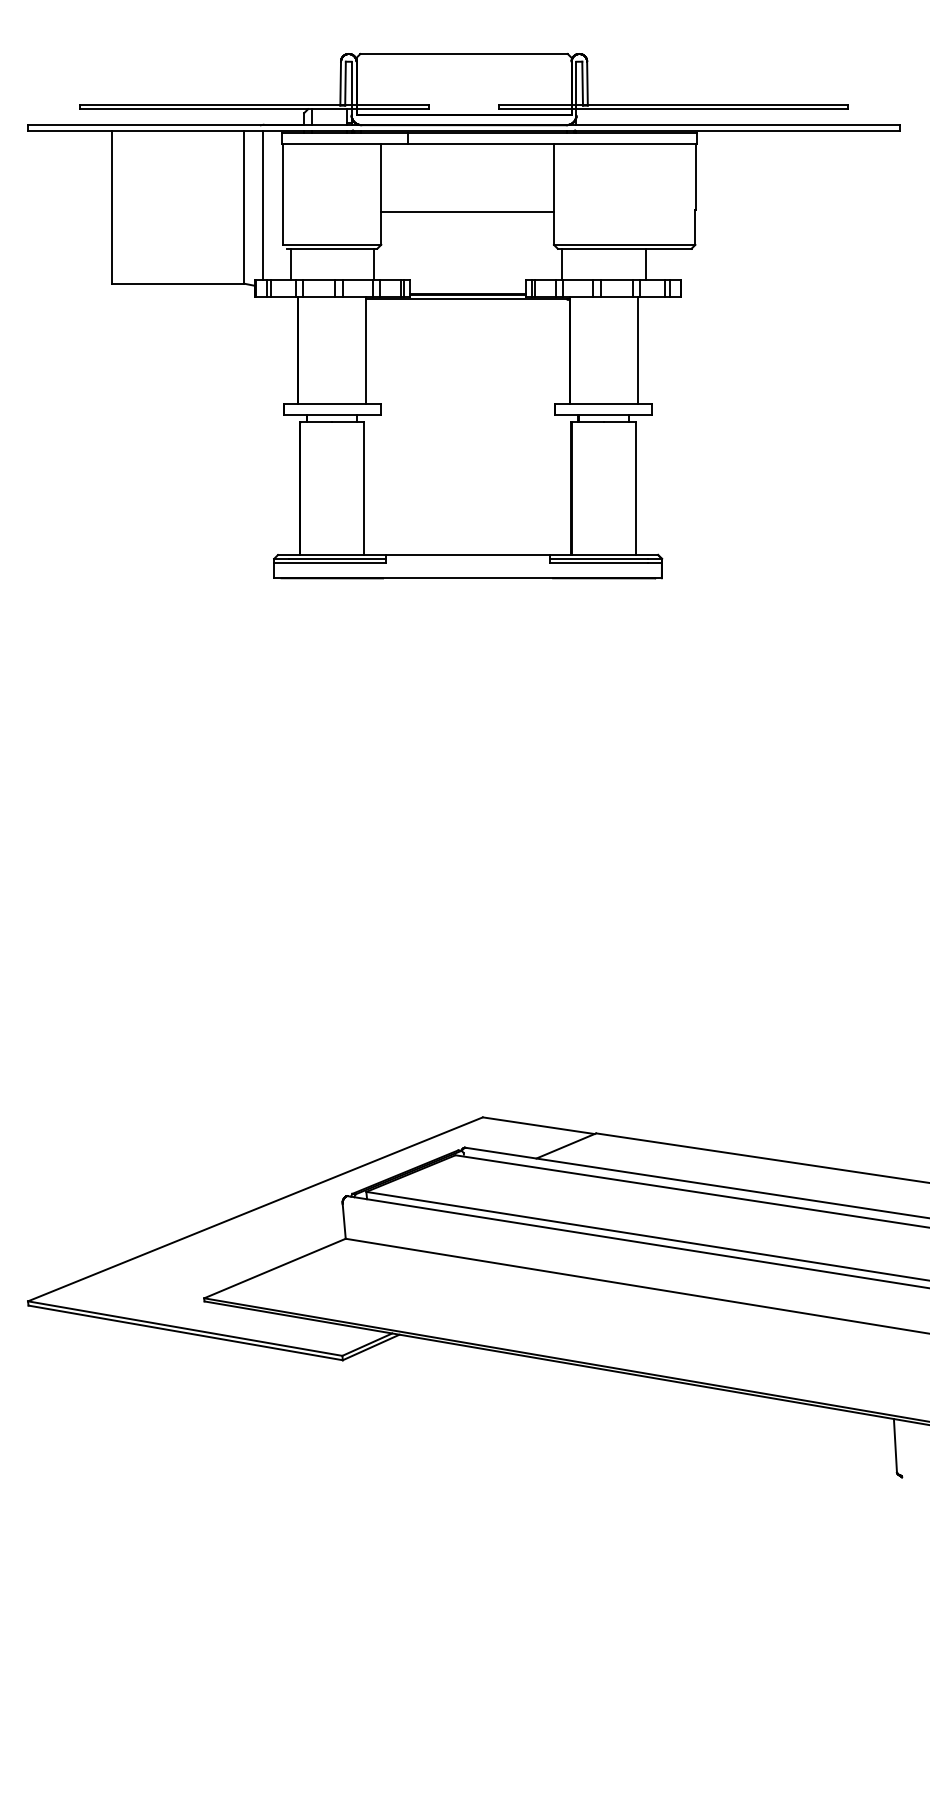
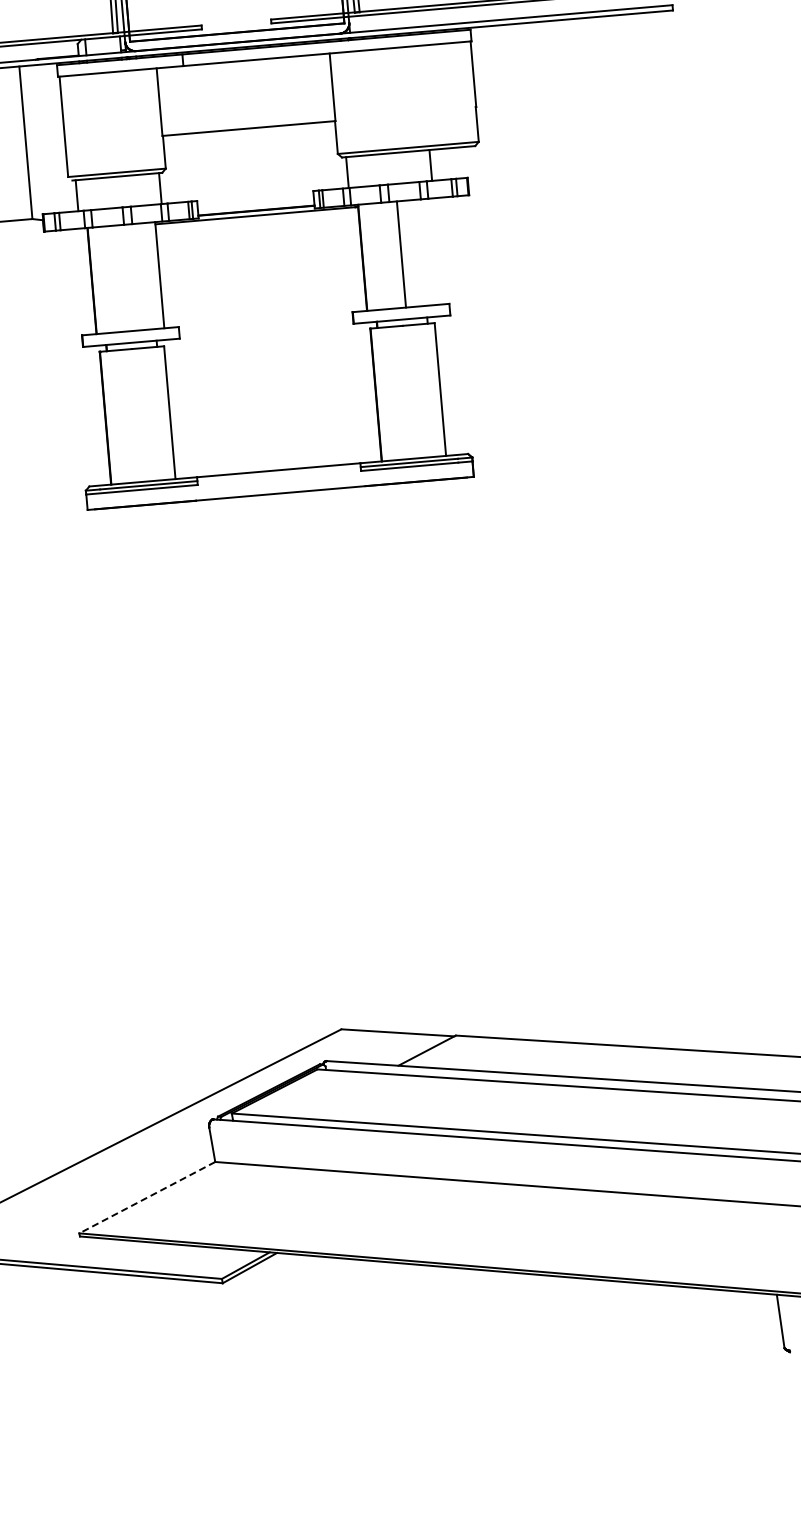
line: (263, 204) -> (44, 138), removed
line: (637, 350) -> (401, 254), moved
line: (274, 1268) -> (146, 1197), solid -> dashed

